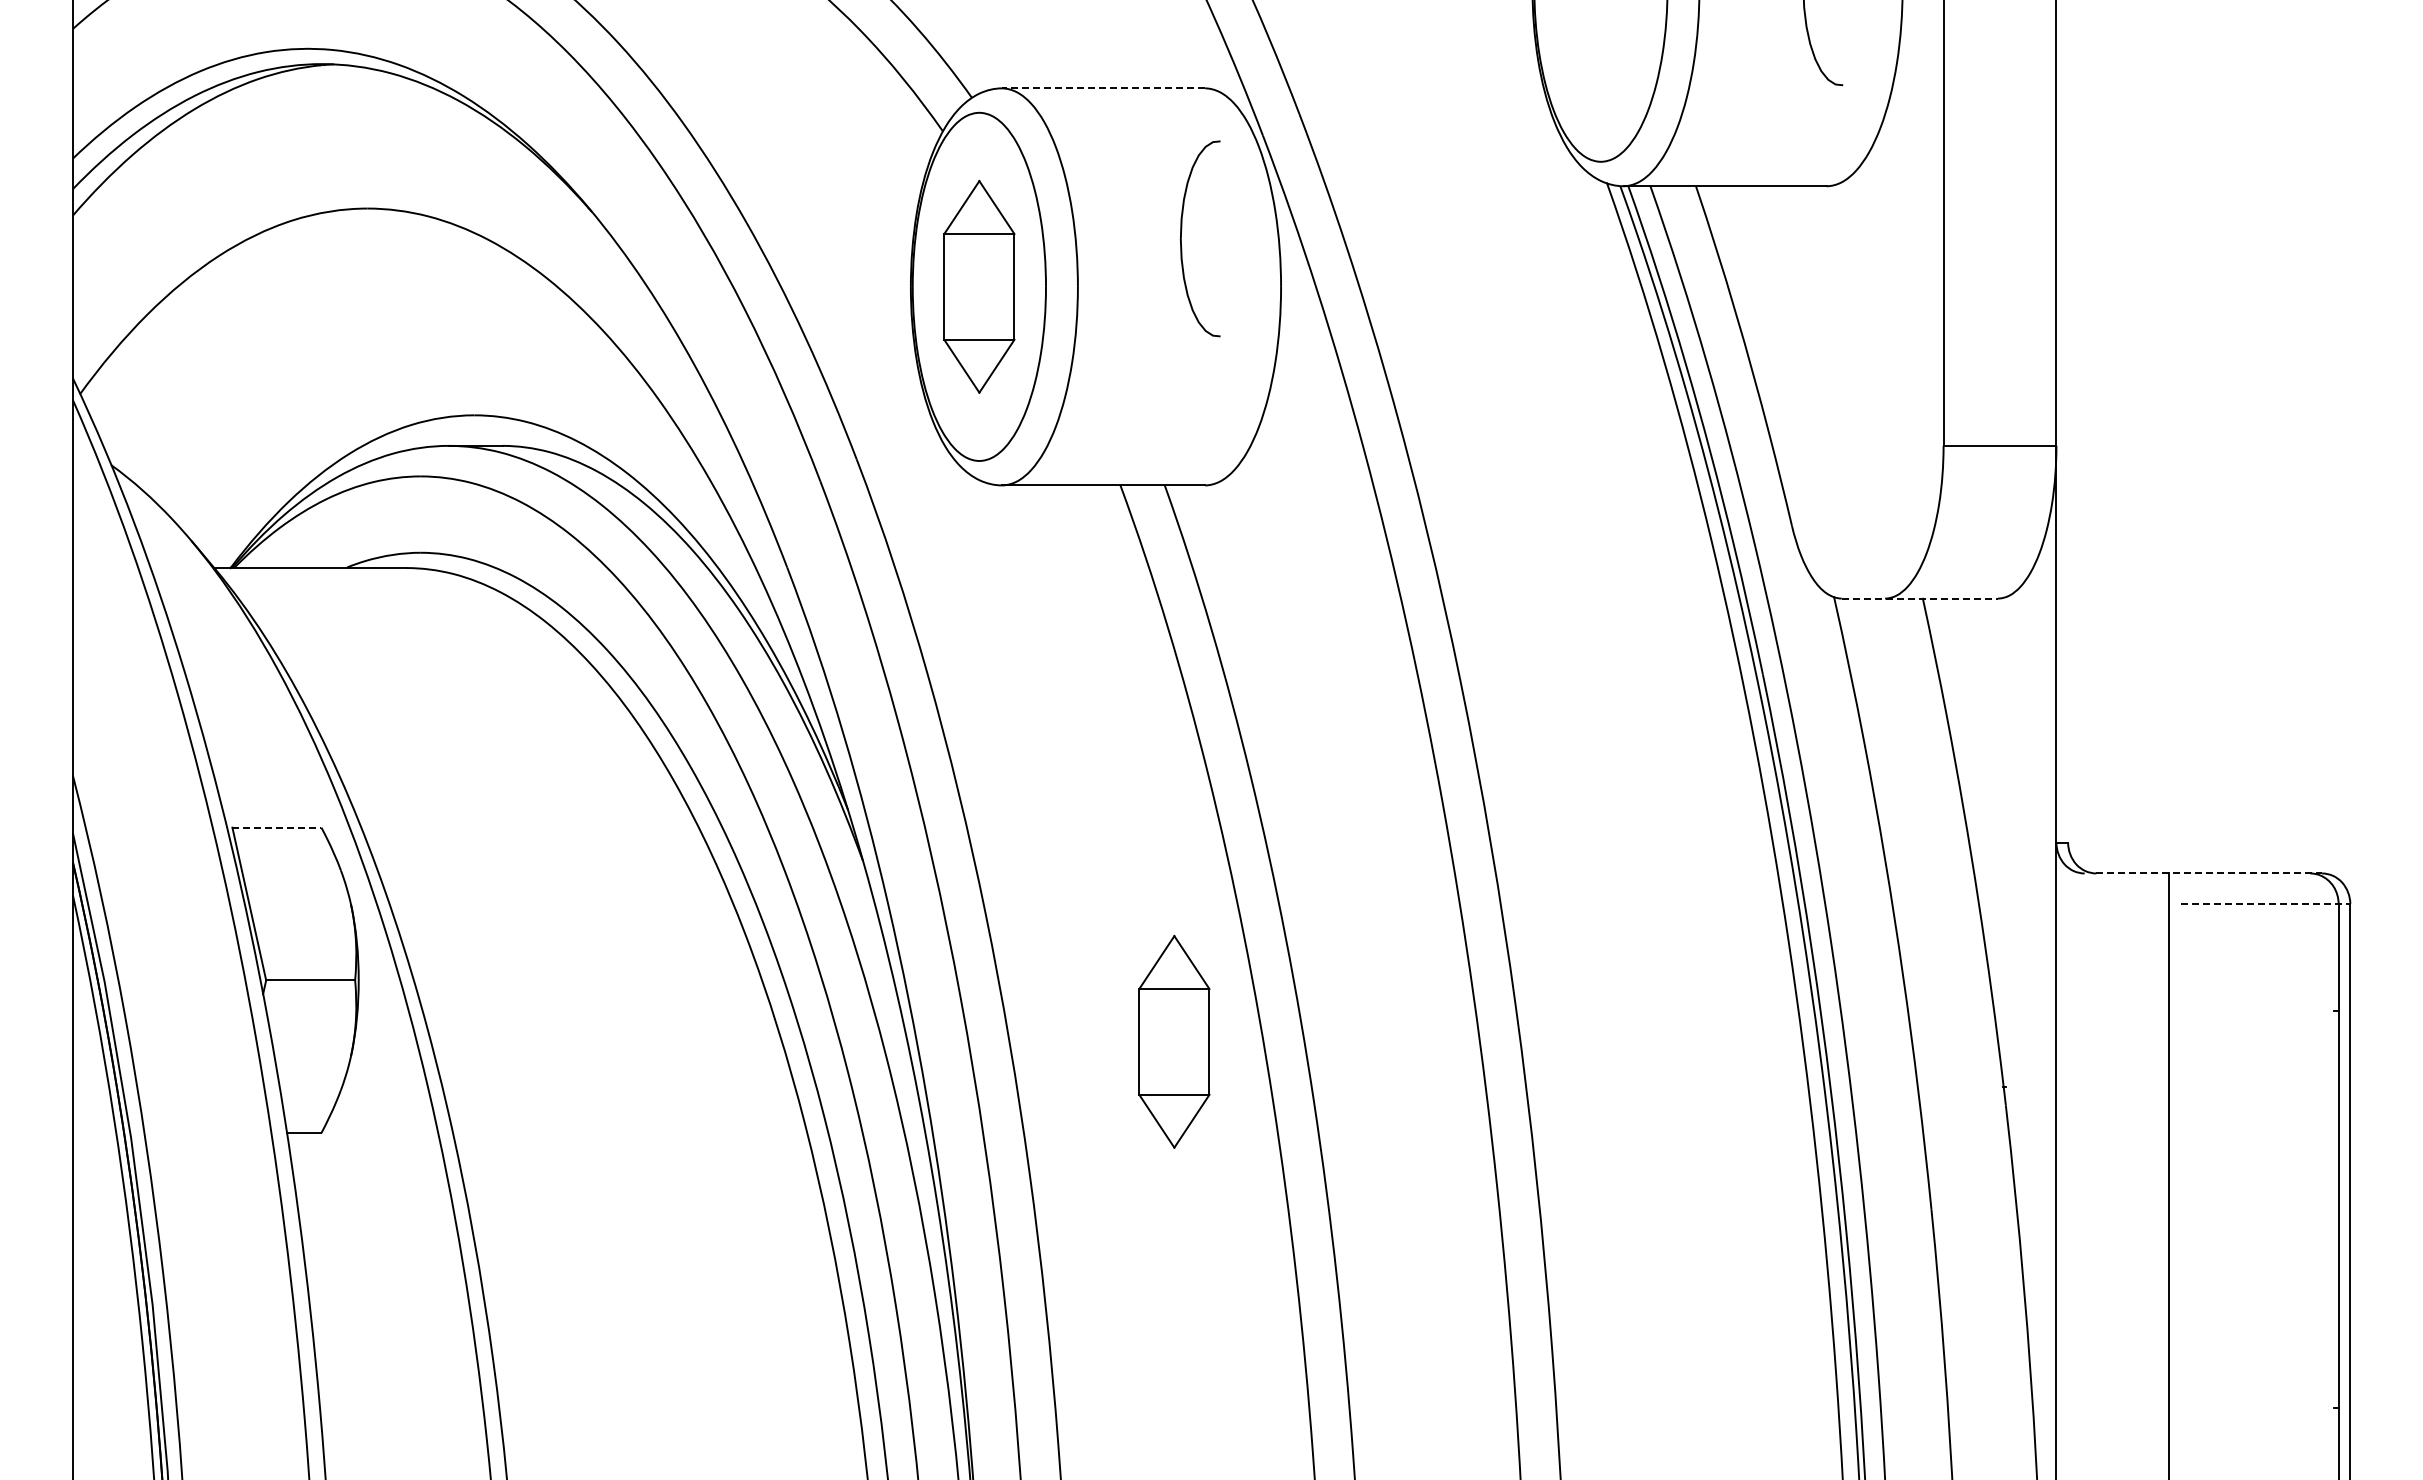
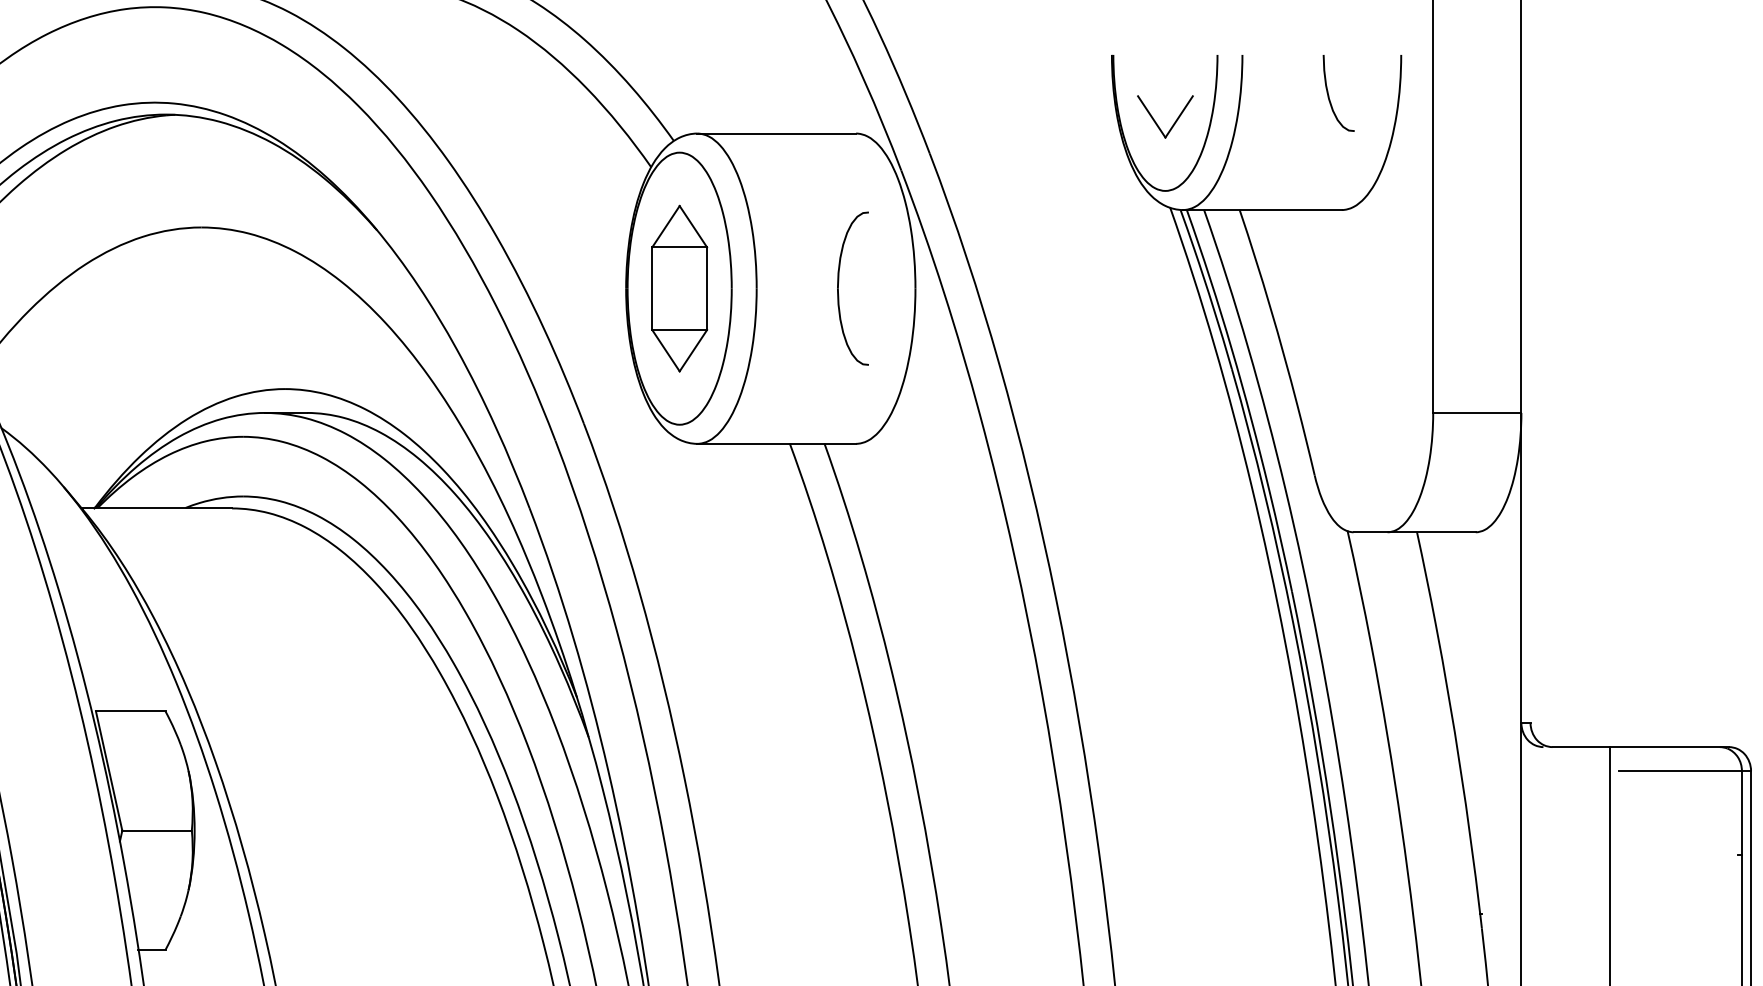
part: (1588, 72) -> (1155, 121), added
line: (1103, 88) -> (776, 133), dashed -> solid
part: (1181, 238) -> (838, 288), moved
line: (1920, 598) -> (1415, 532), dashed -> solid
line: (276, 827) -> (130, 711), dashed -> solid
line: (2209, 873) -> (1641, 747), dashed -> solid
line: (2265, 904) -> (1684, 771), dashed -> solid
part: (1174, 1041) -> (832, 878), removed

